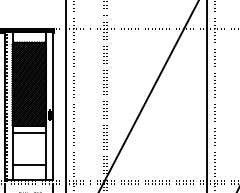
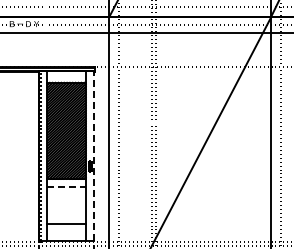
line: (53, 105) -> (94, 155), solid -> dashed
line: (29, 132) -> (67, 186), solid -> dashed

